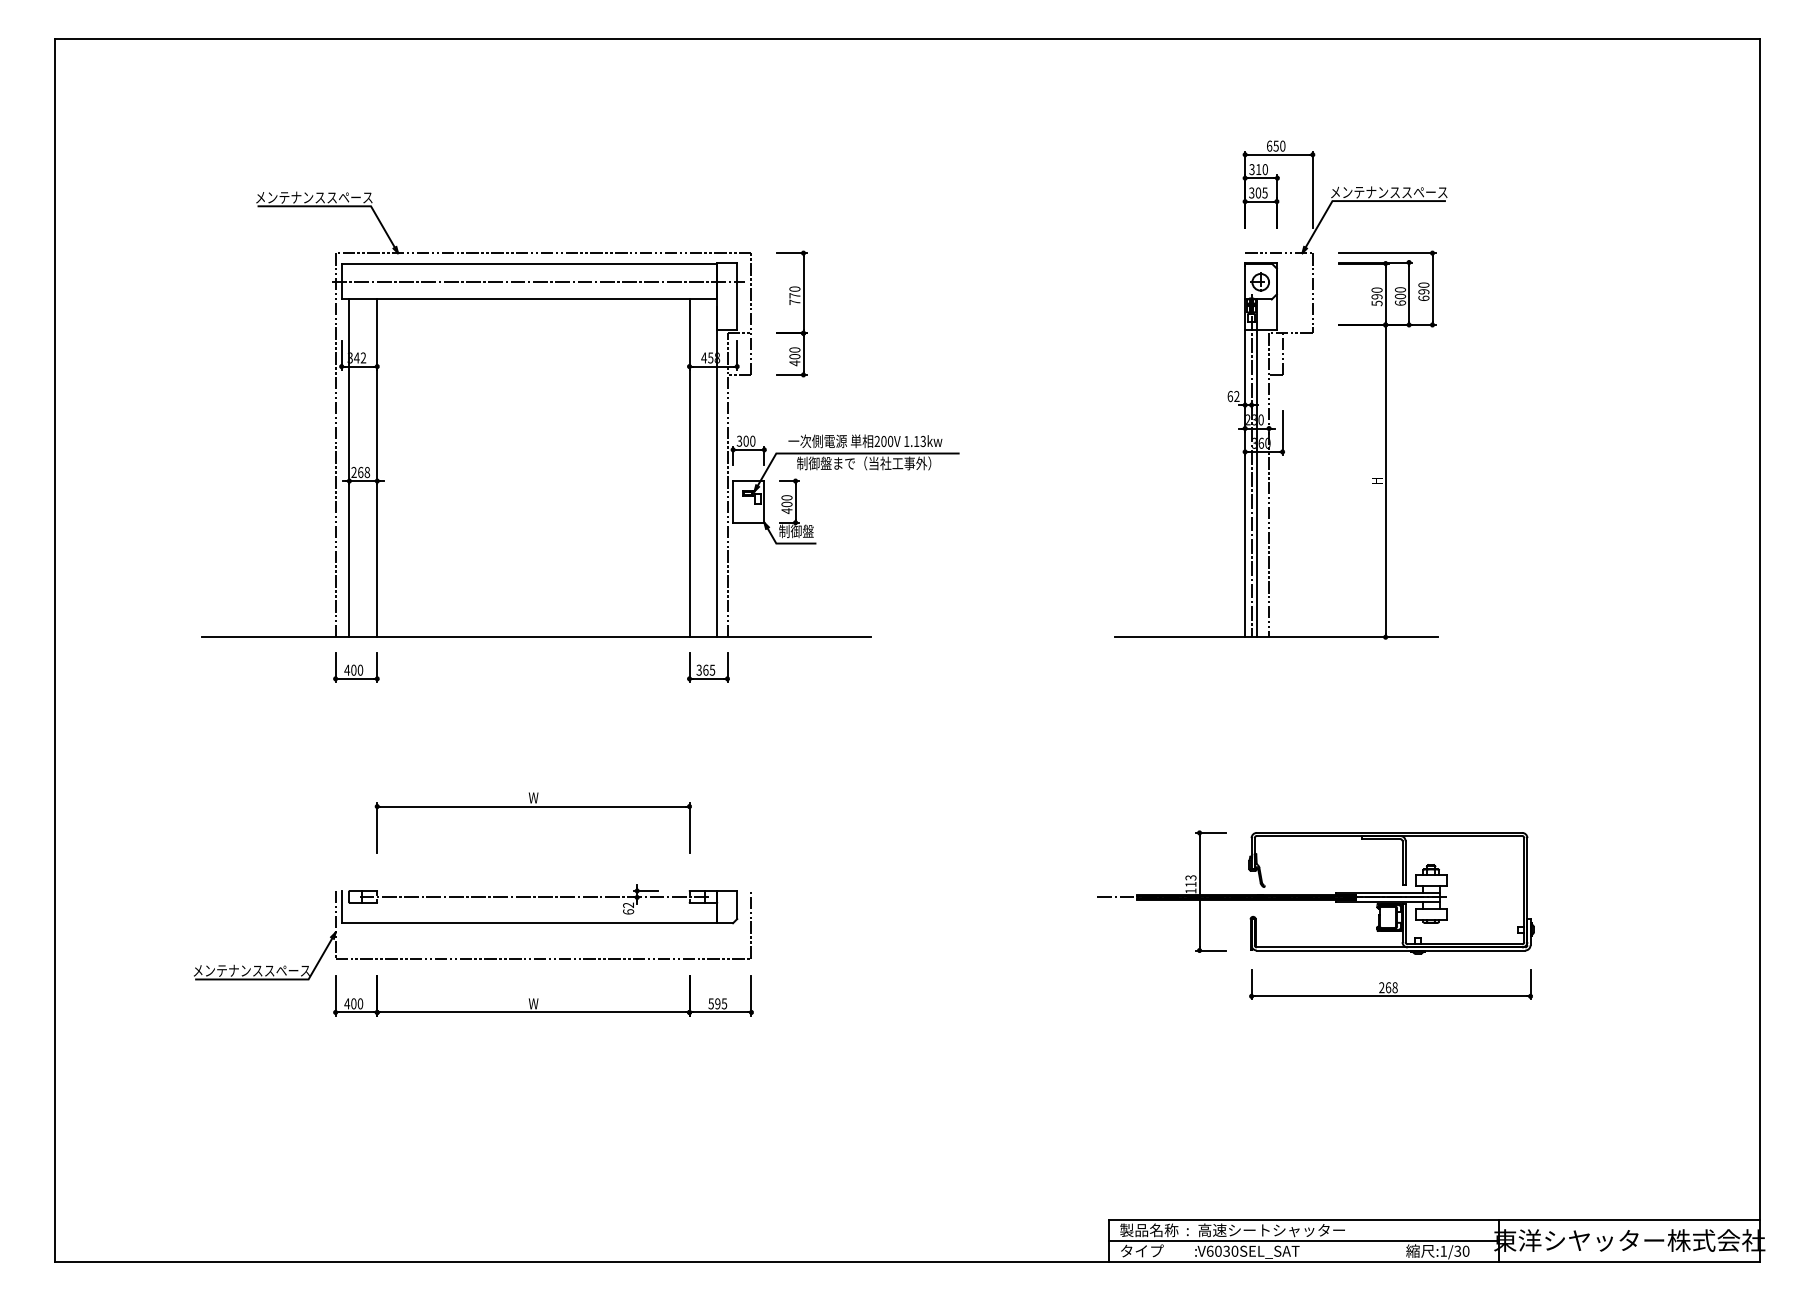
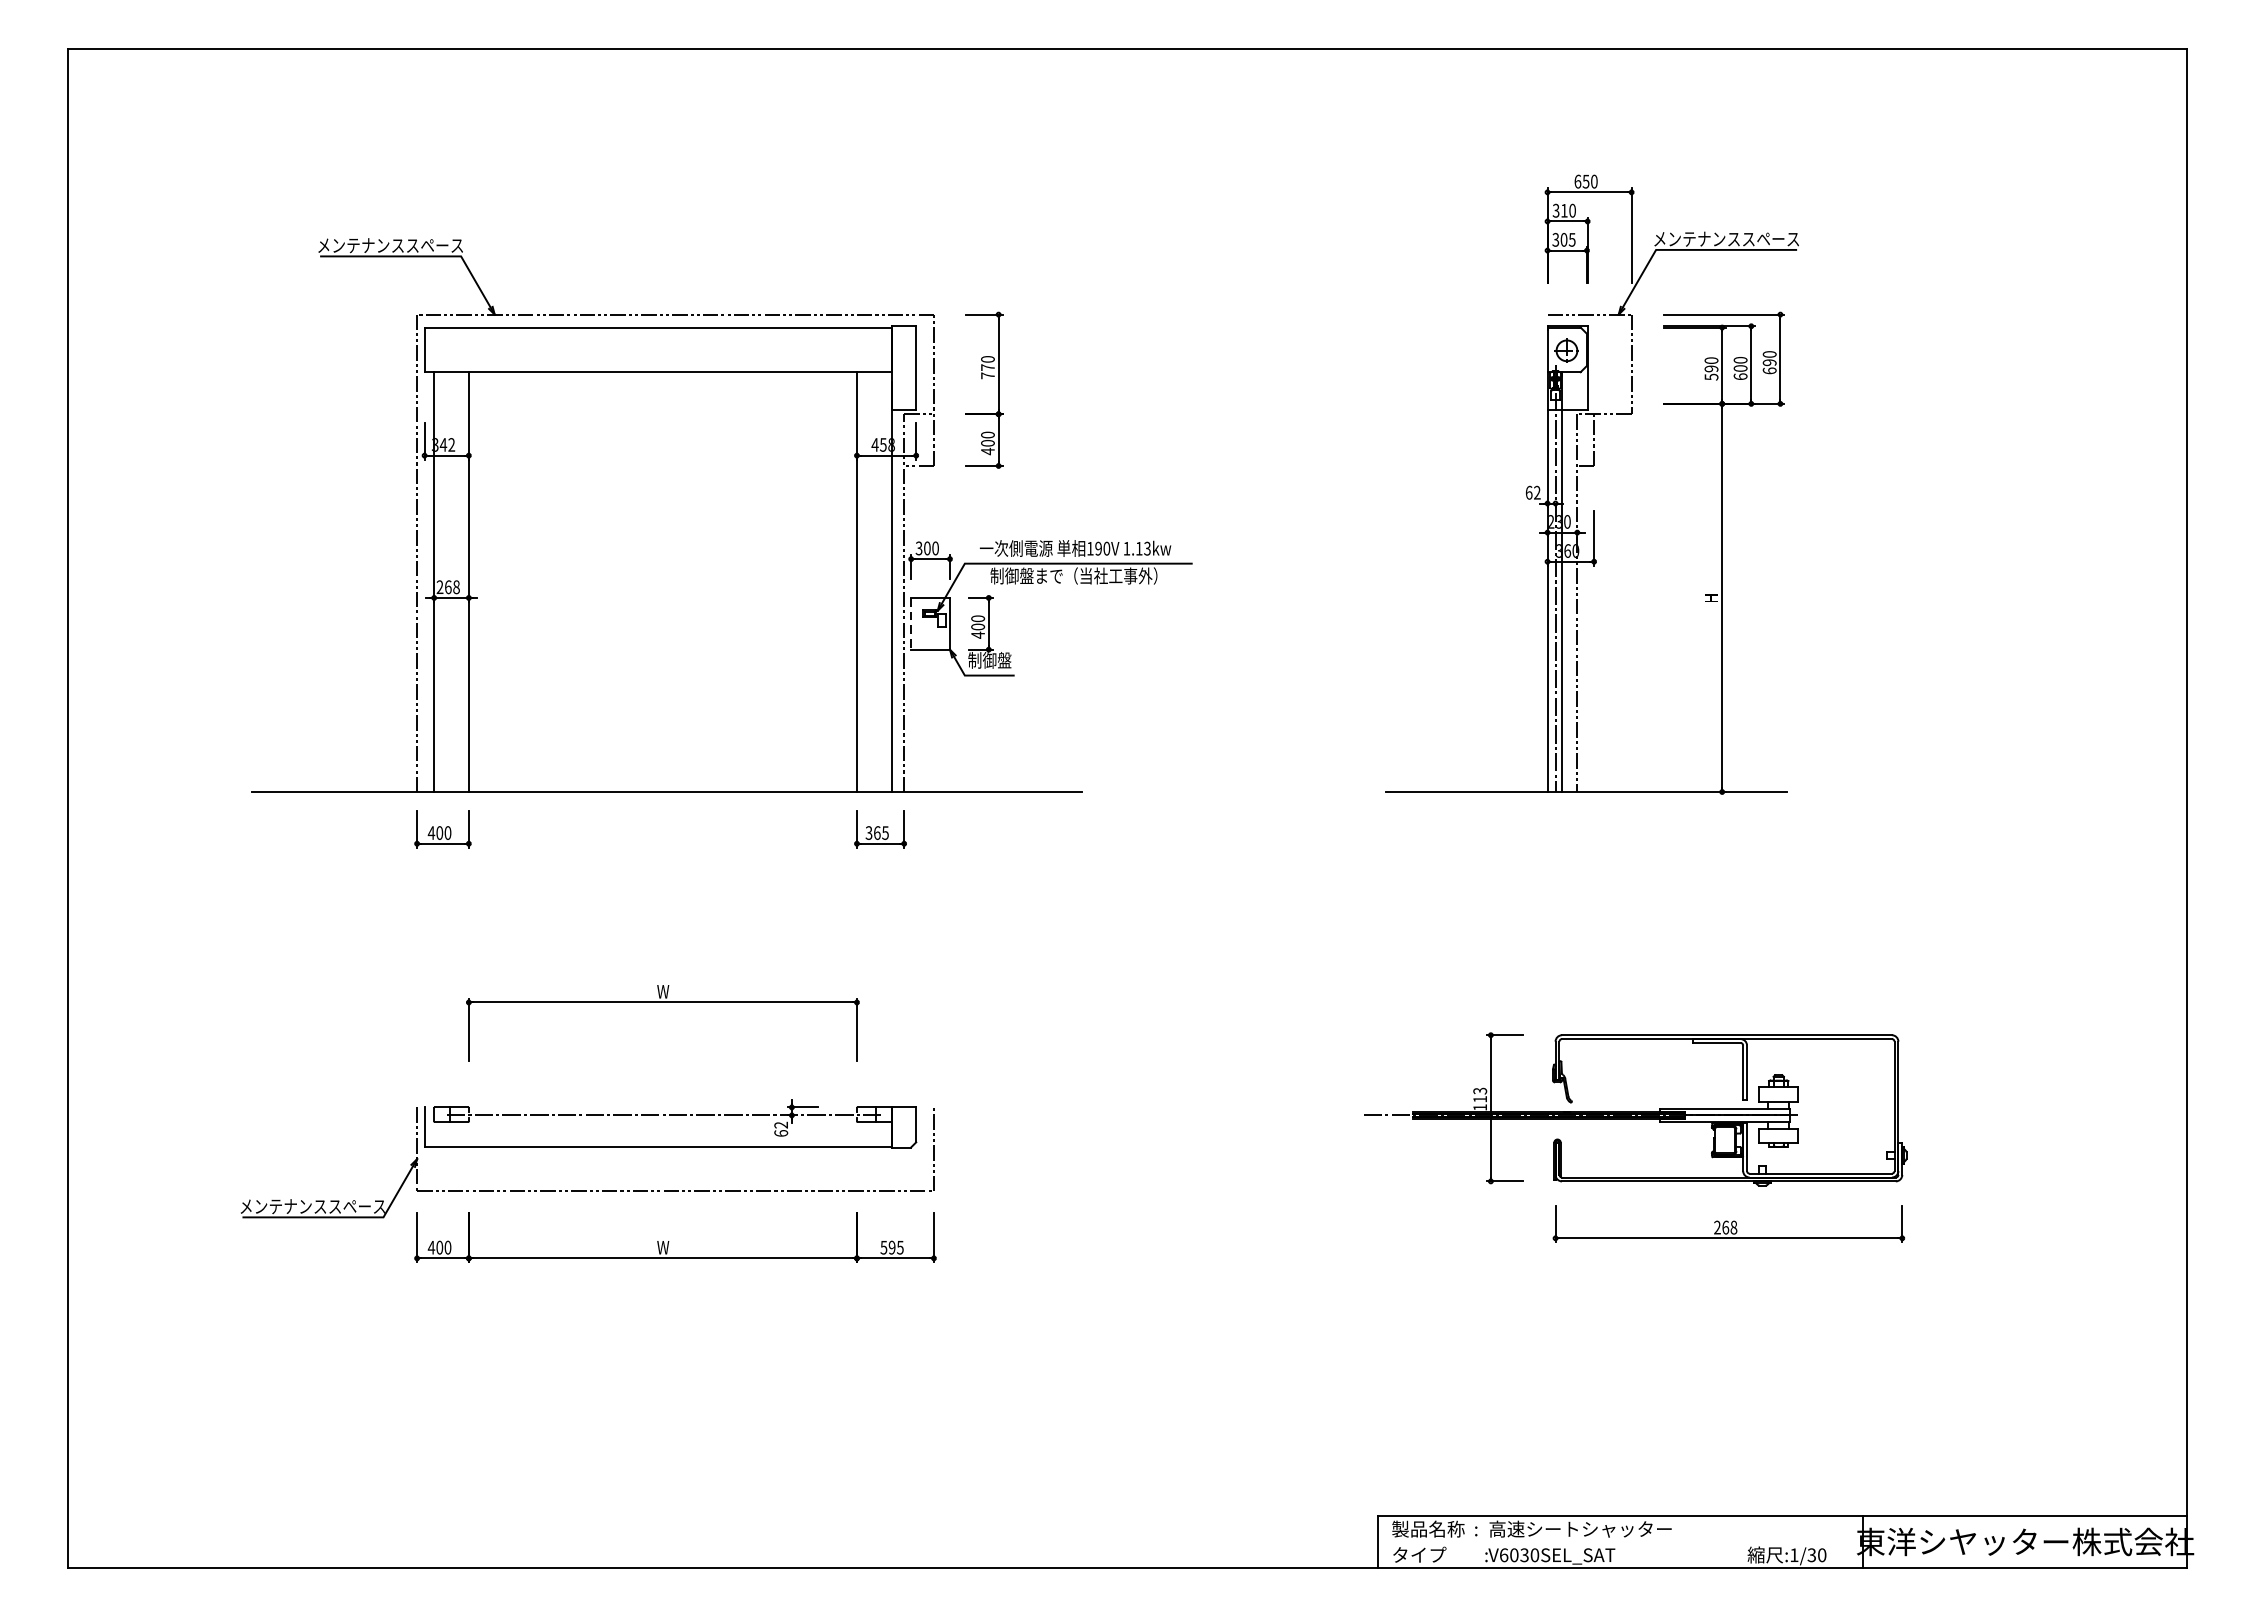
line: (538, 282) -> (669, 351), removed
text: (880, 440) -> (1094, 547), 200V -> 190V
line: (733, 501) -> (911, 623), solid -> dashed
line: (1304, 1240) -> (1621, 1541), removed

